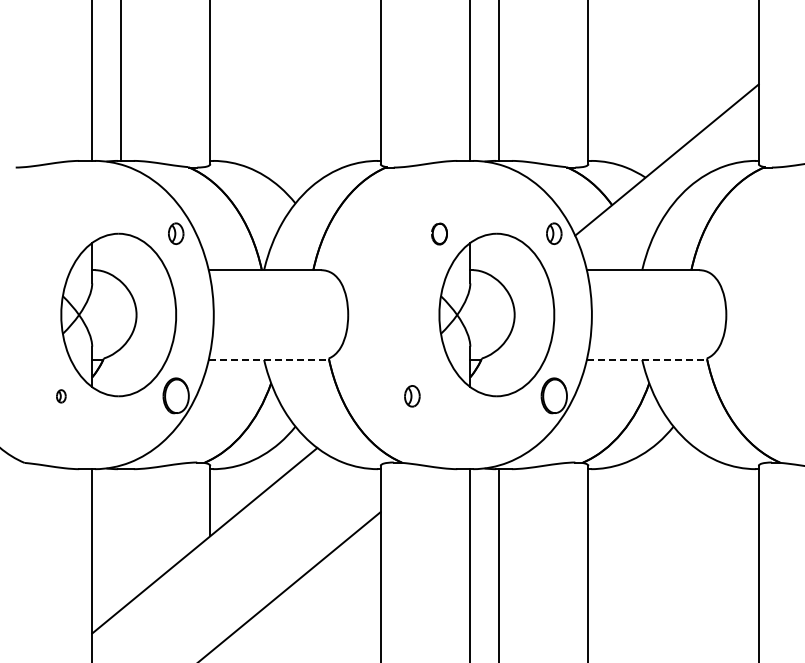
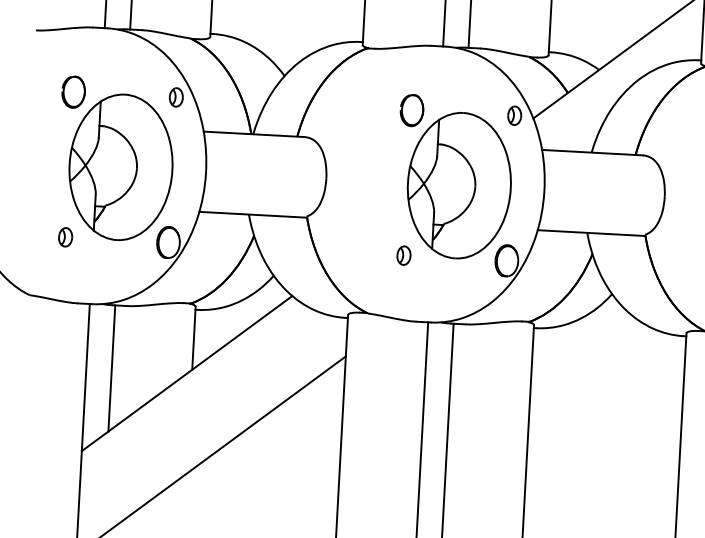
part: (61, 233) -> (73, 91), added
part: (439, 233) -> (412, 109), size x1.67
line: (269, 359) -> (253, 214), dashed -> solid
line: (647, 359) -> (592, 232), dashed -> solid
part: (61, 396) -> (65, 237), size x1.67
part: (412, 396) -> (404, 255), moved
line: (120, 539) -> (111, 368), added

